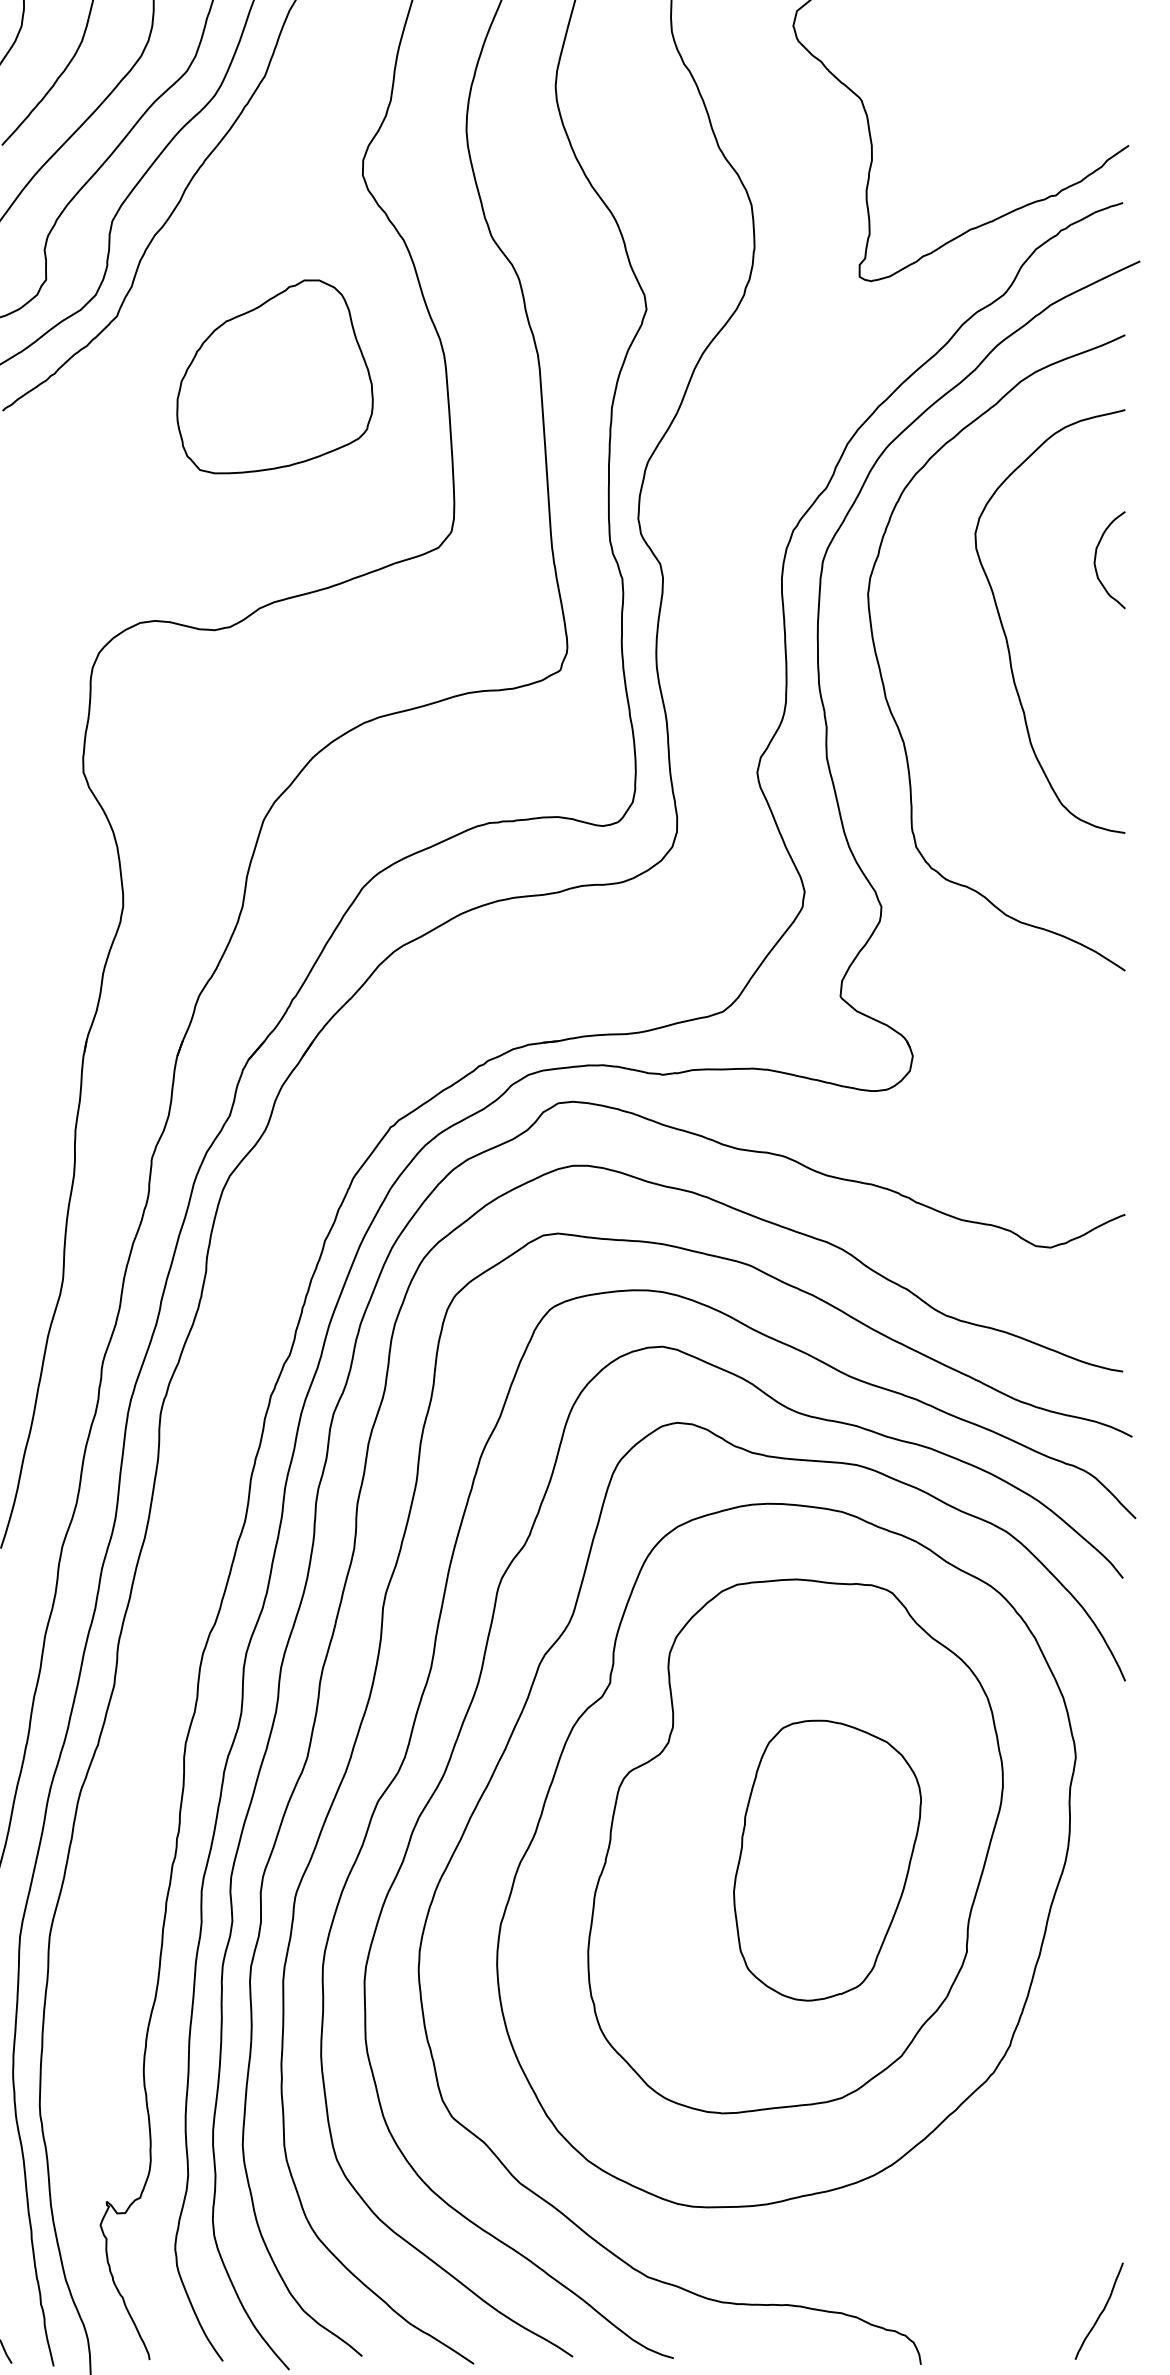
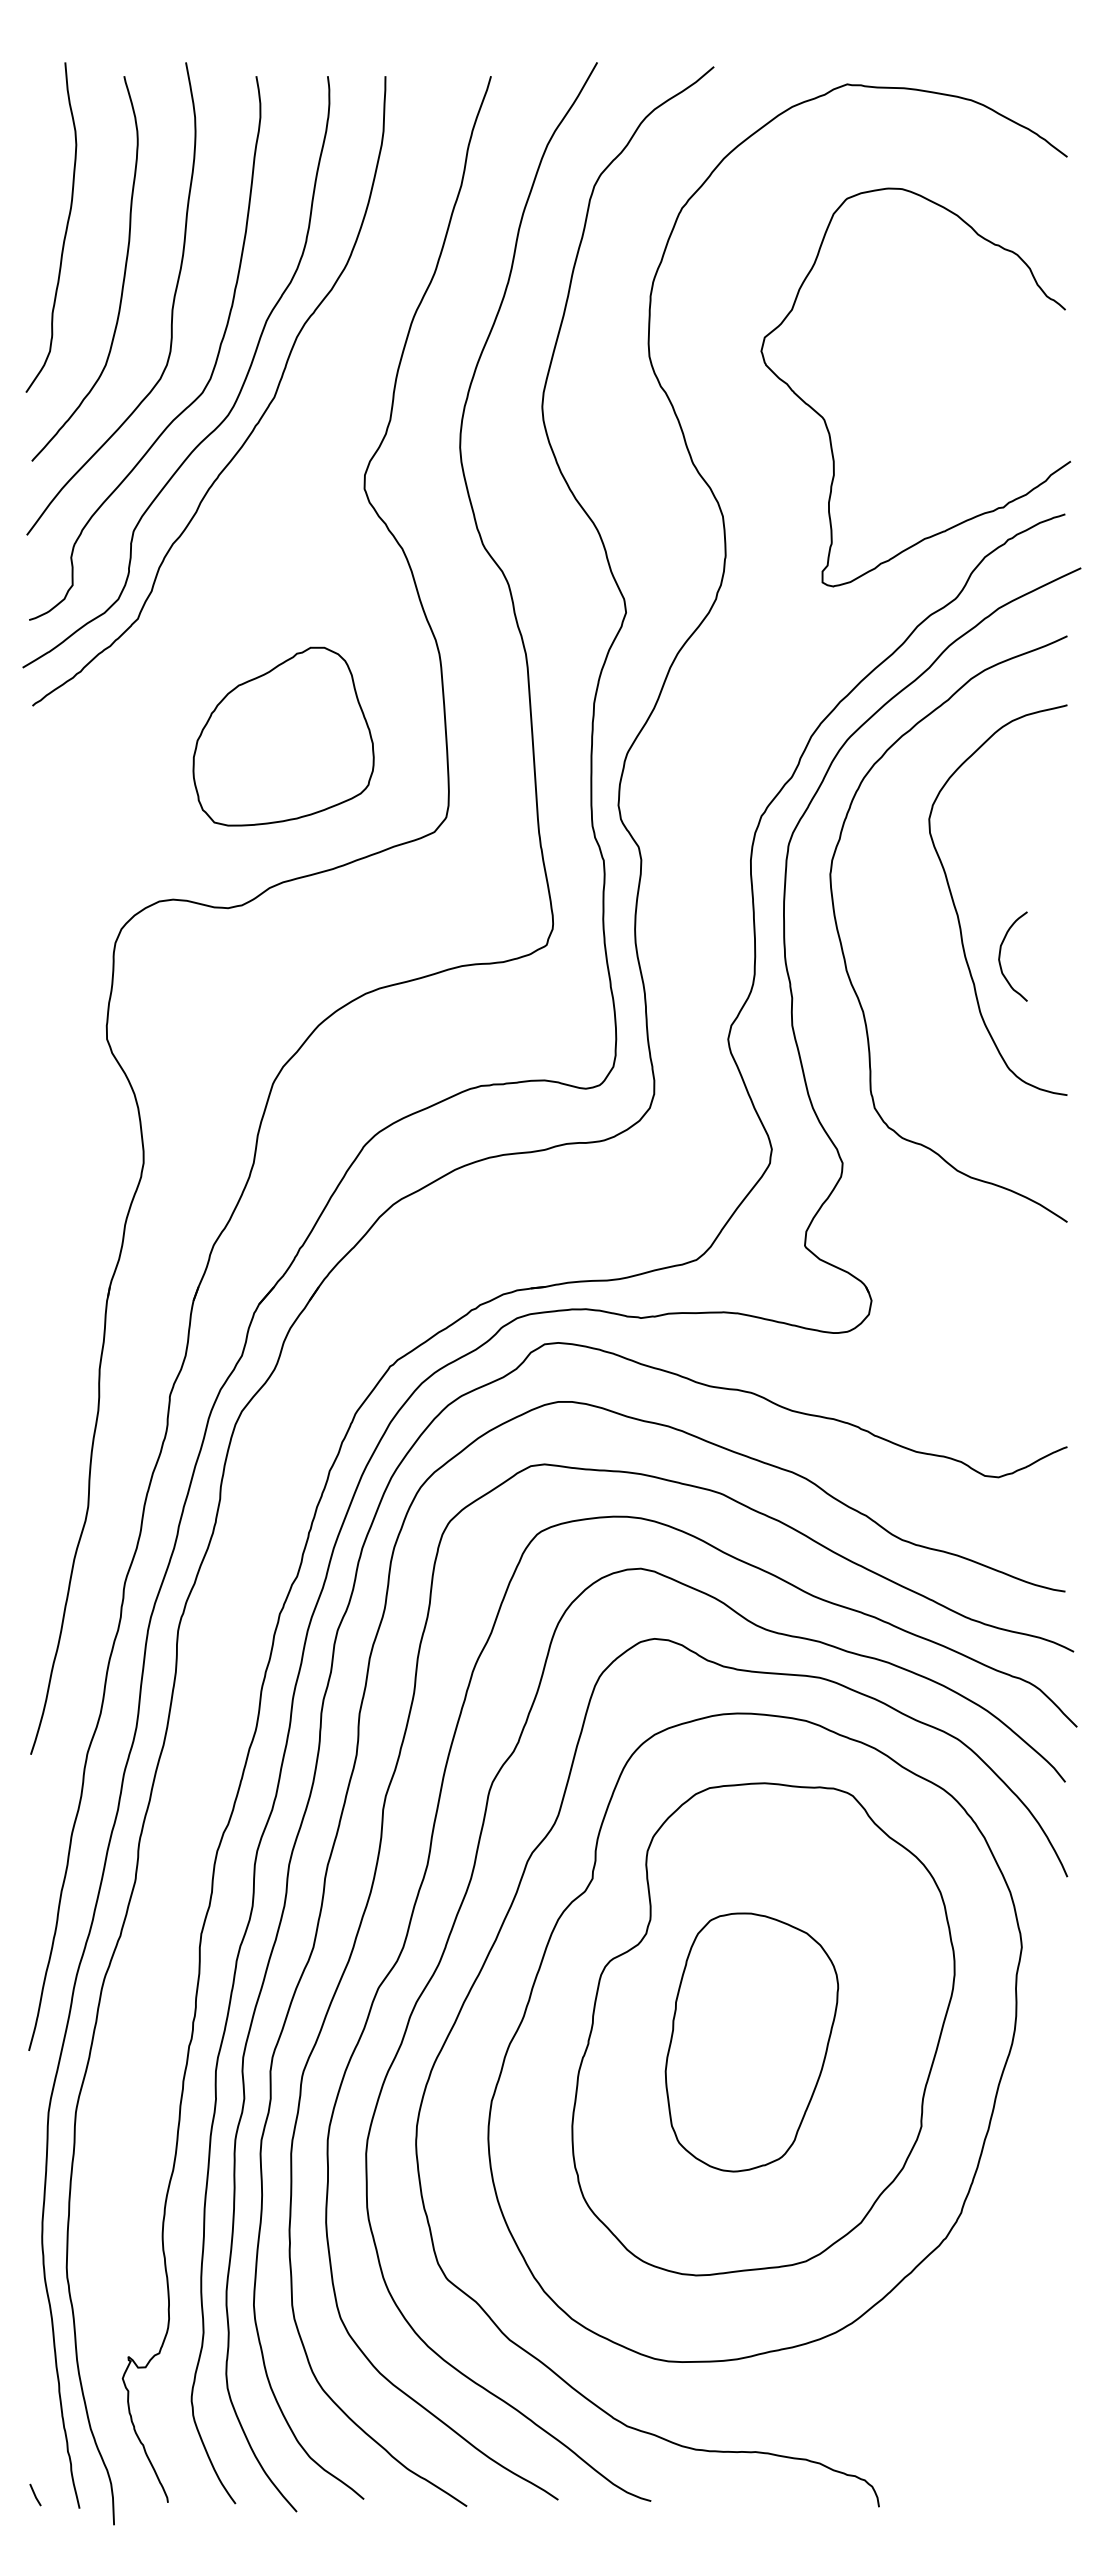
part: (274, 376) -> (283, 736), moved
curve: (1096, 560) -> (1000, 956), moved
part: (827, 1860) -> (751, 2042), moved
curve: (1100, 2313) -> (1044, 2459), removed

